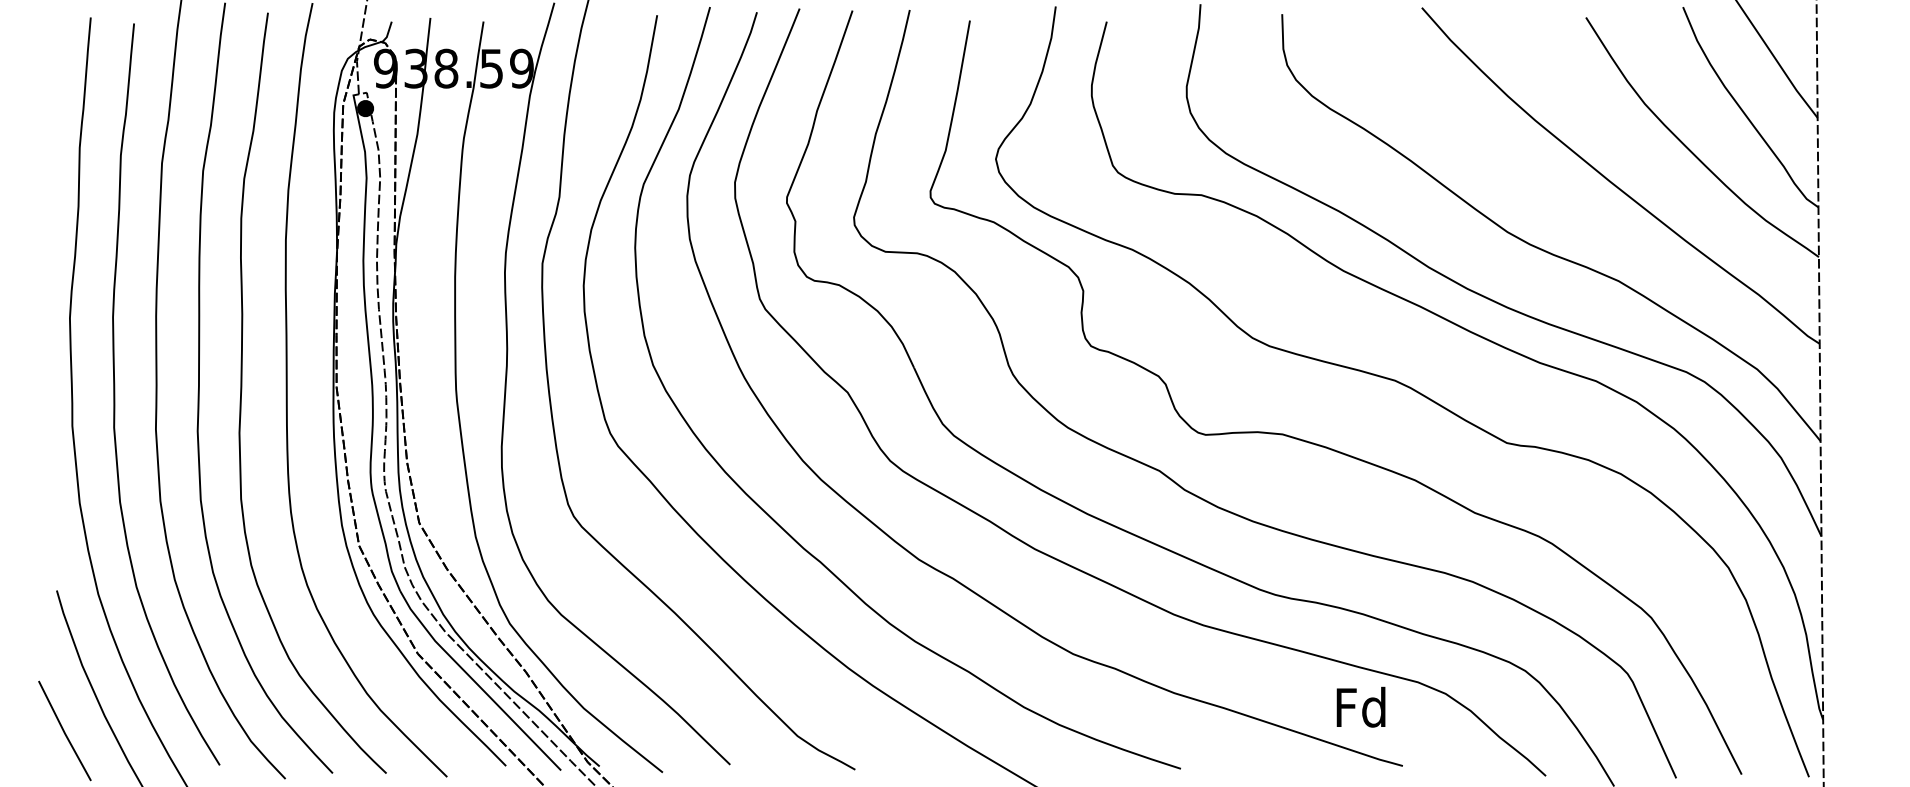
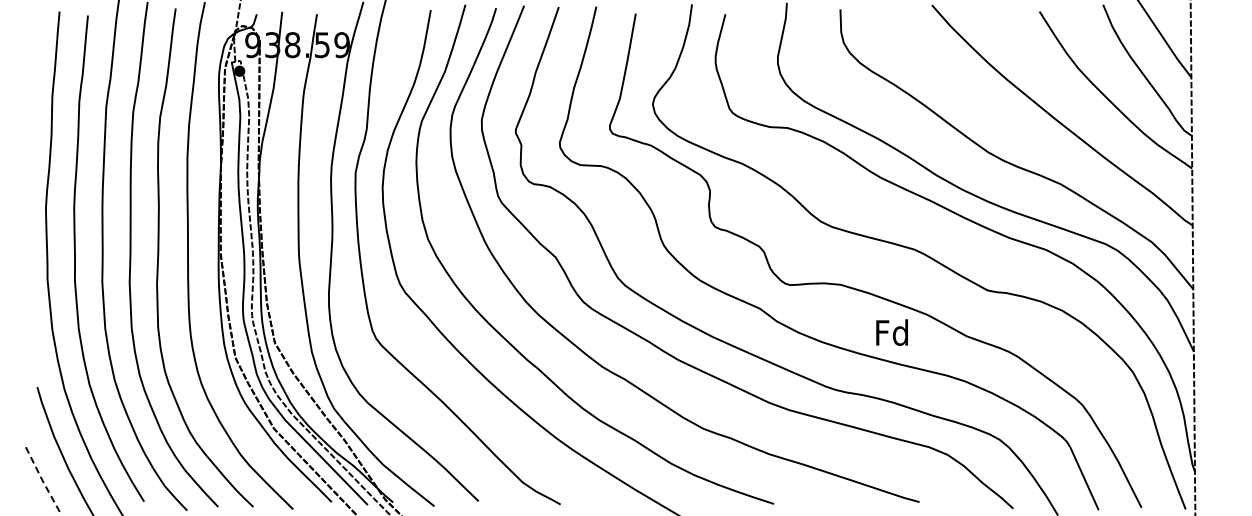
text: (1360, 707) -> (891, 332), moved
line: (64, 732) -> (42, 480), solid -> dashed

